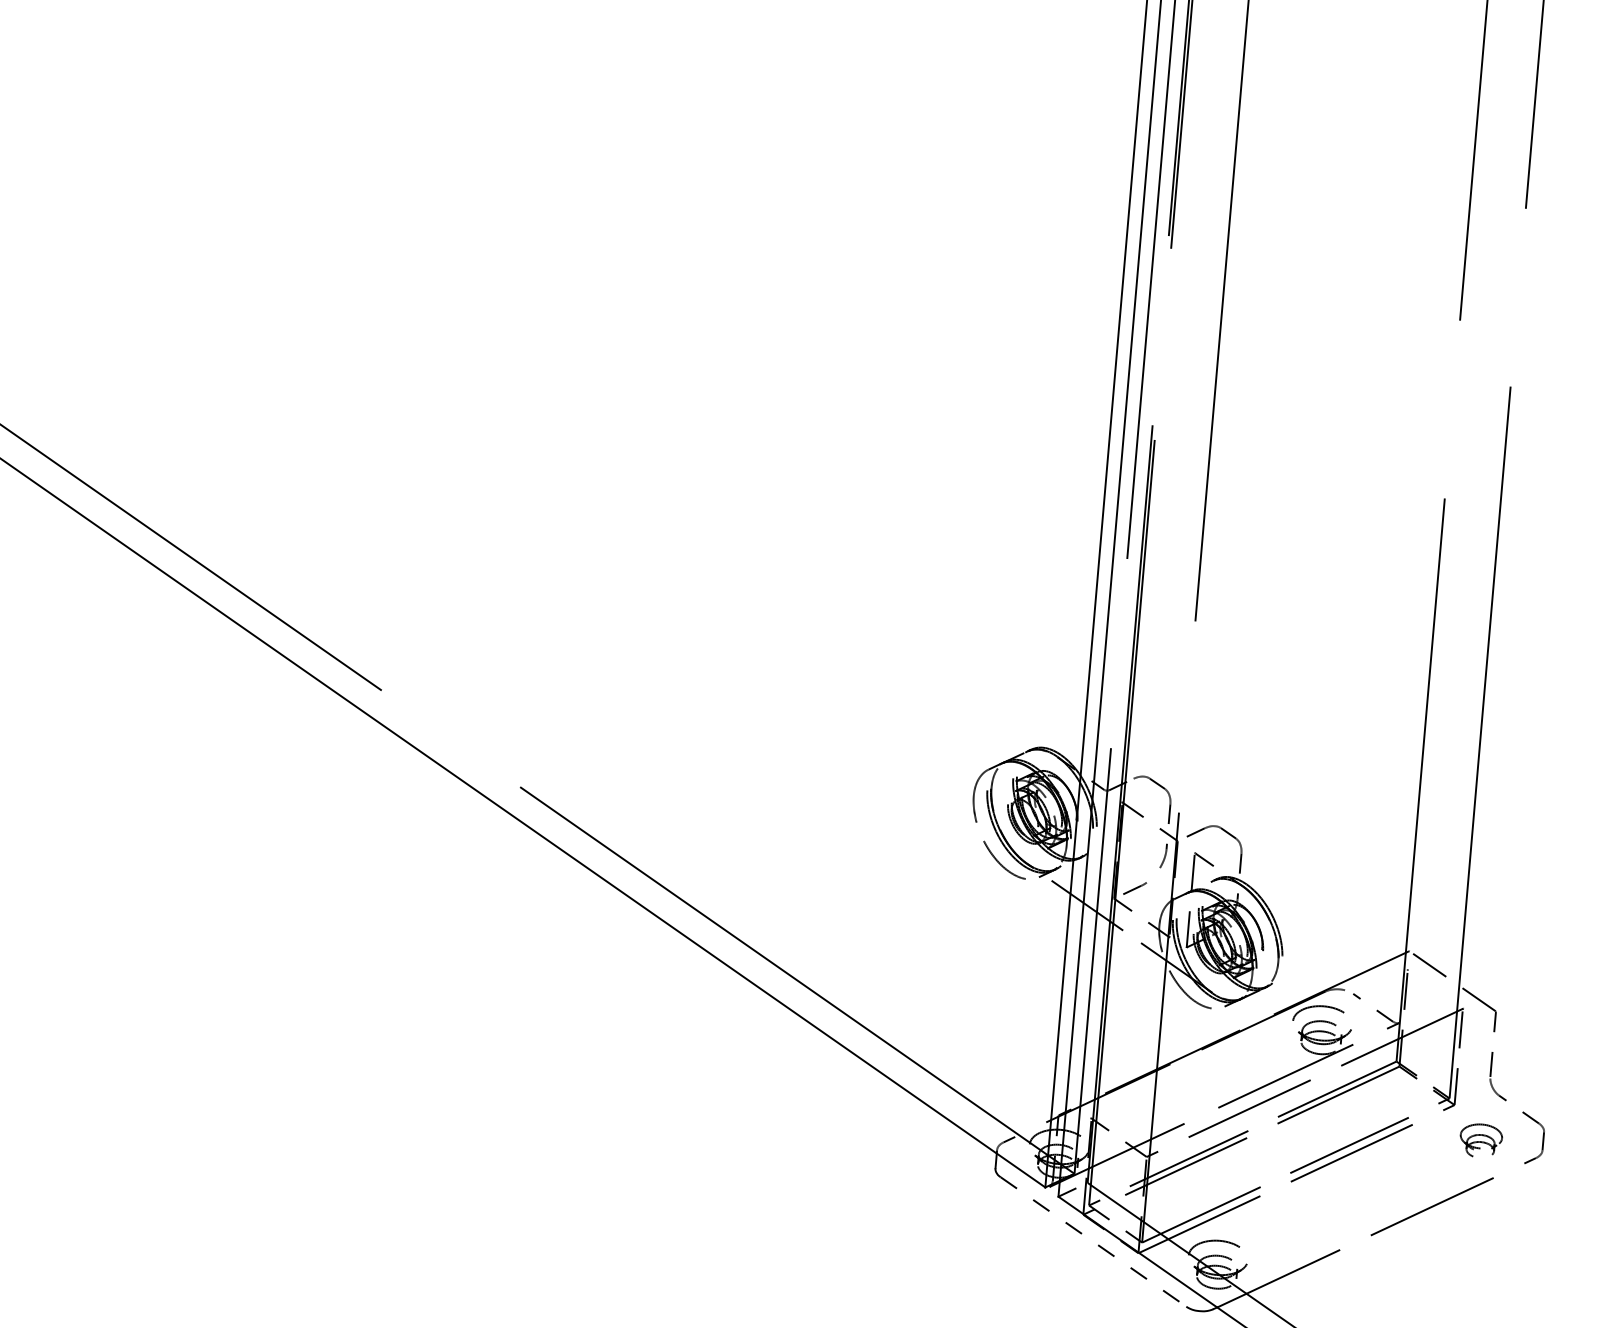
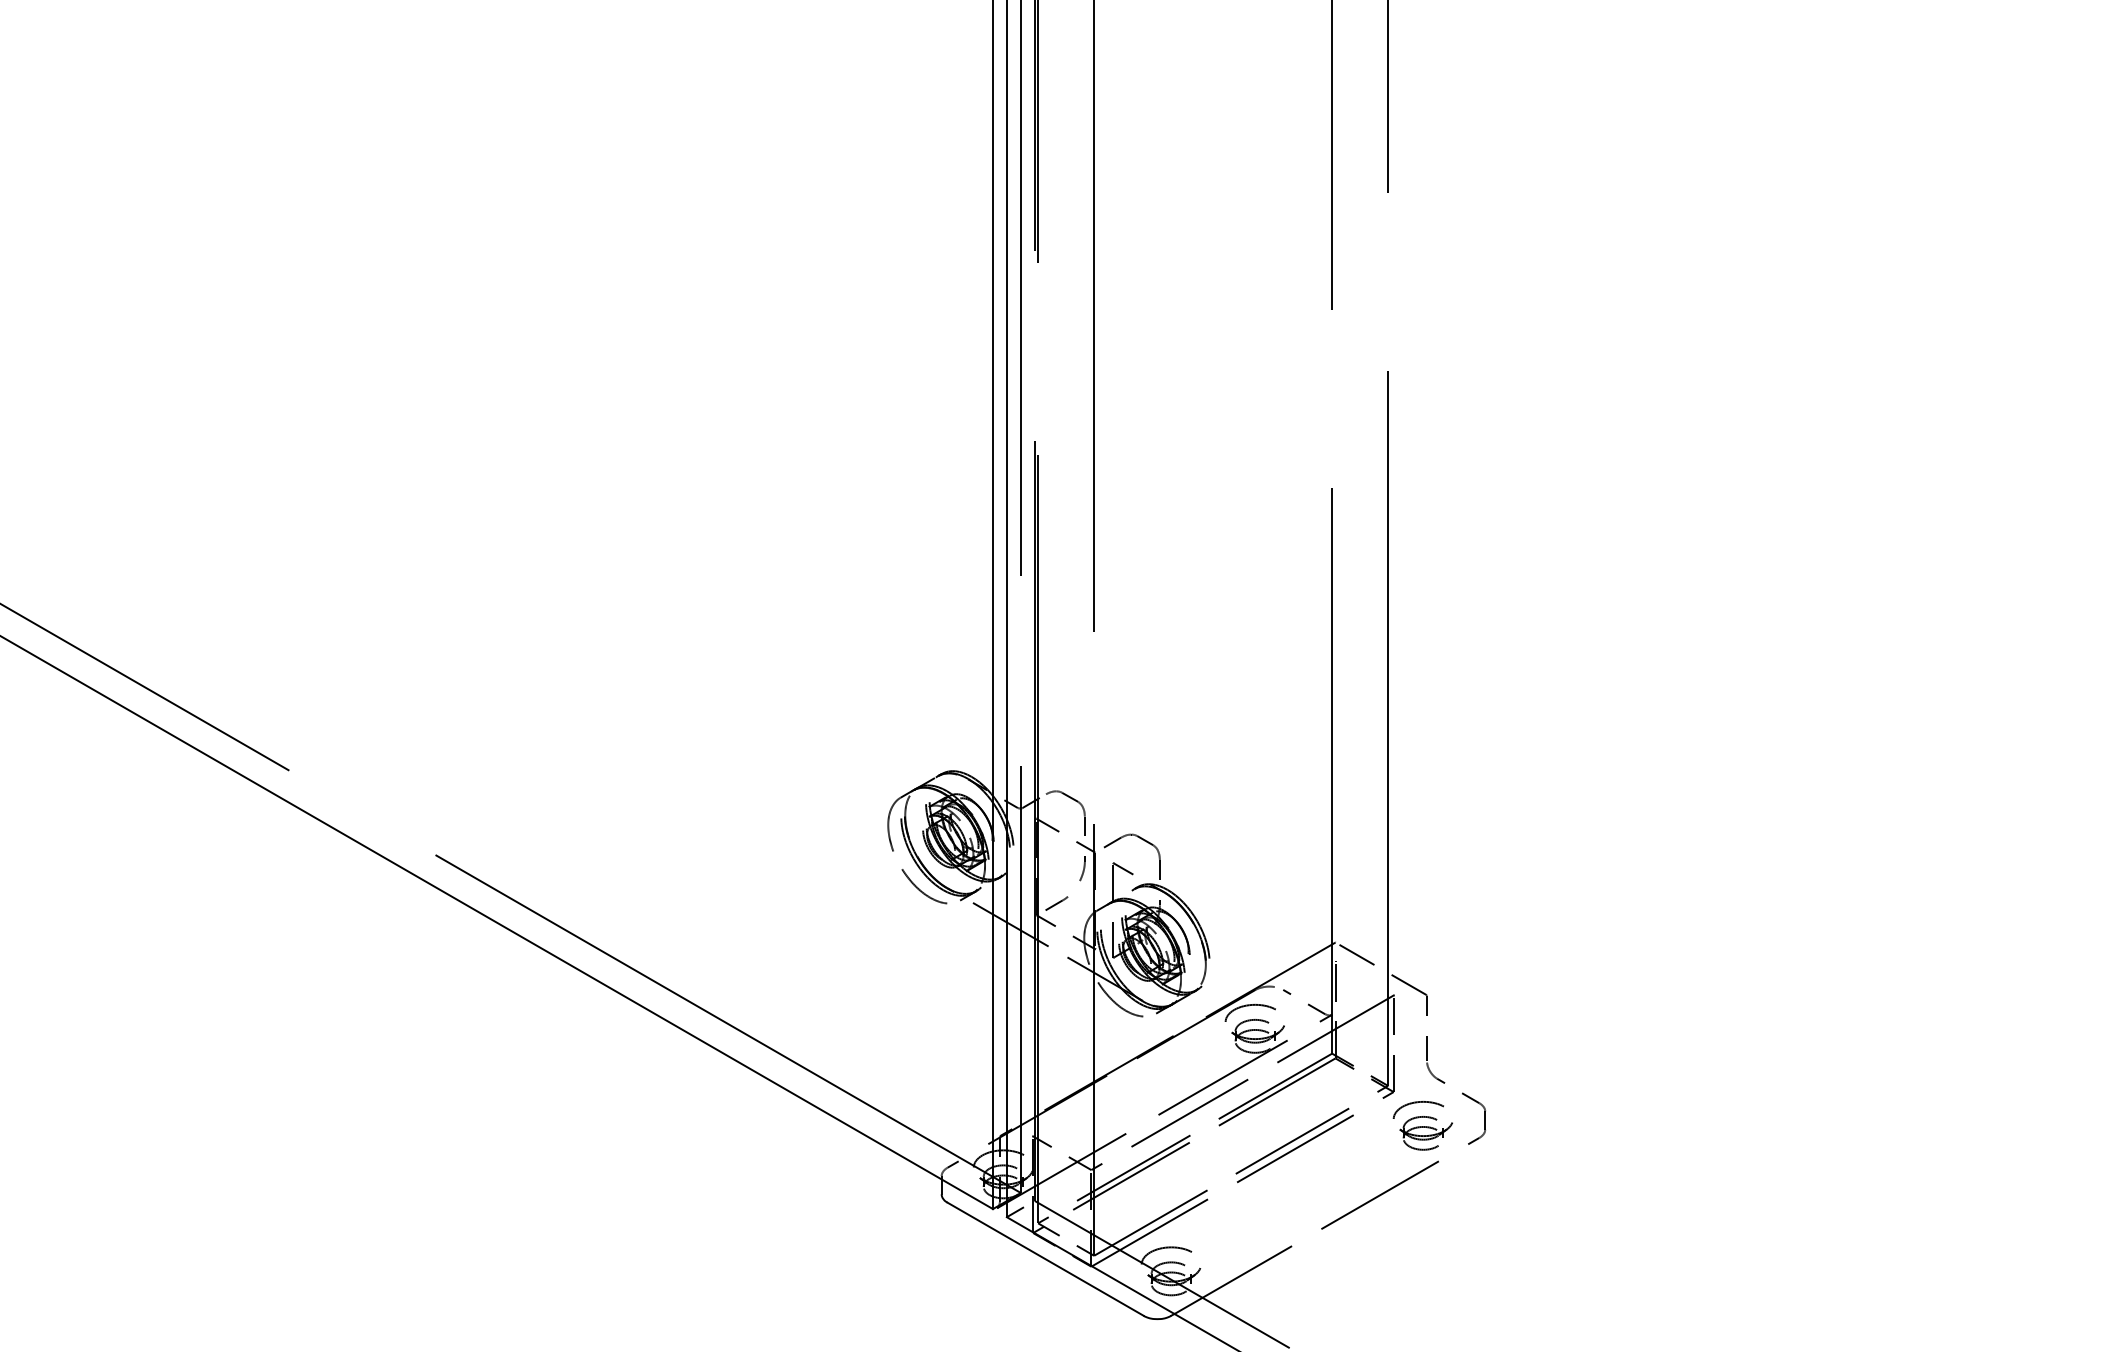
part: (1480, 1140) -> (1422, 1125), size x1.43
line: (1094, 1242) -> (1046, 1259), dashed -> solid

